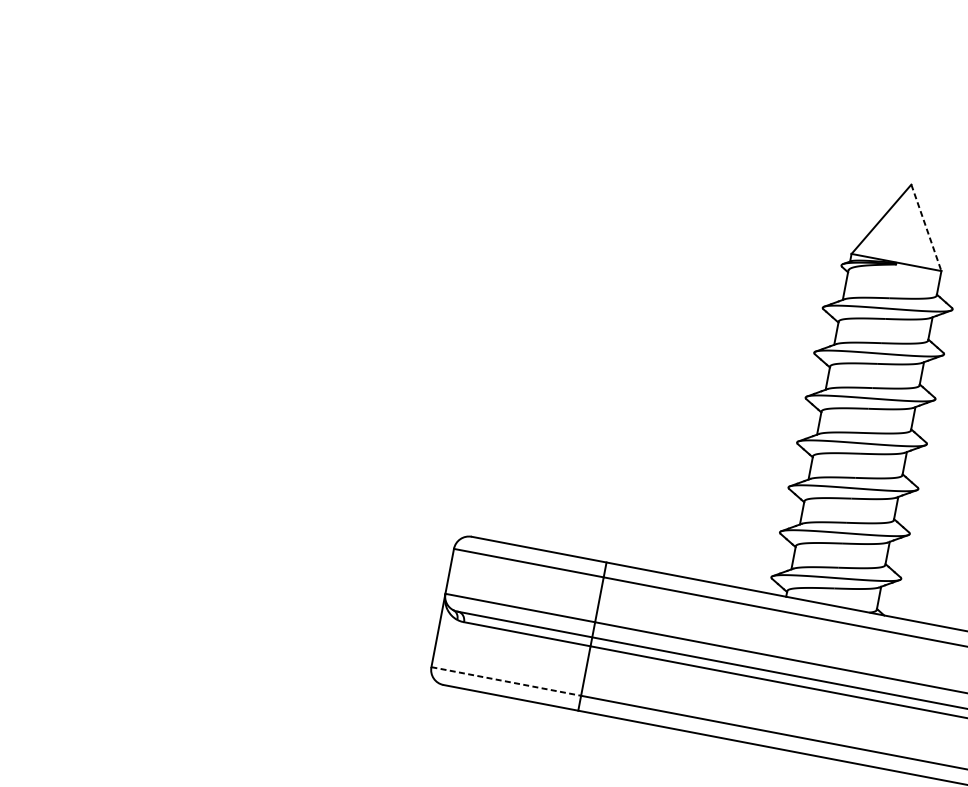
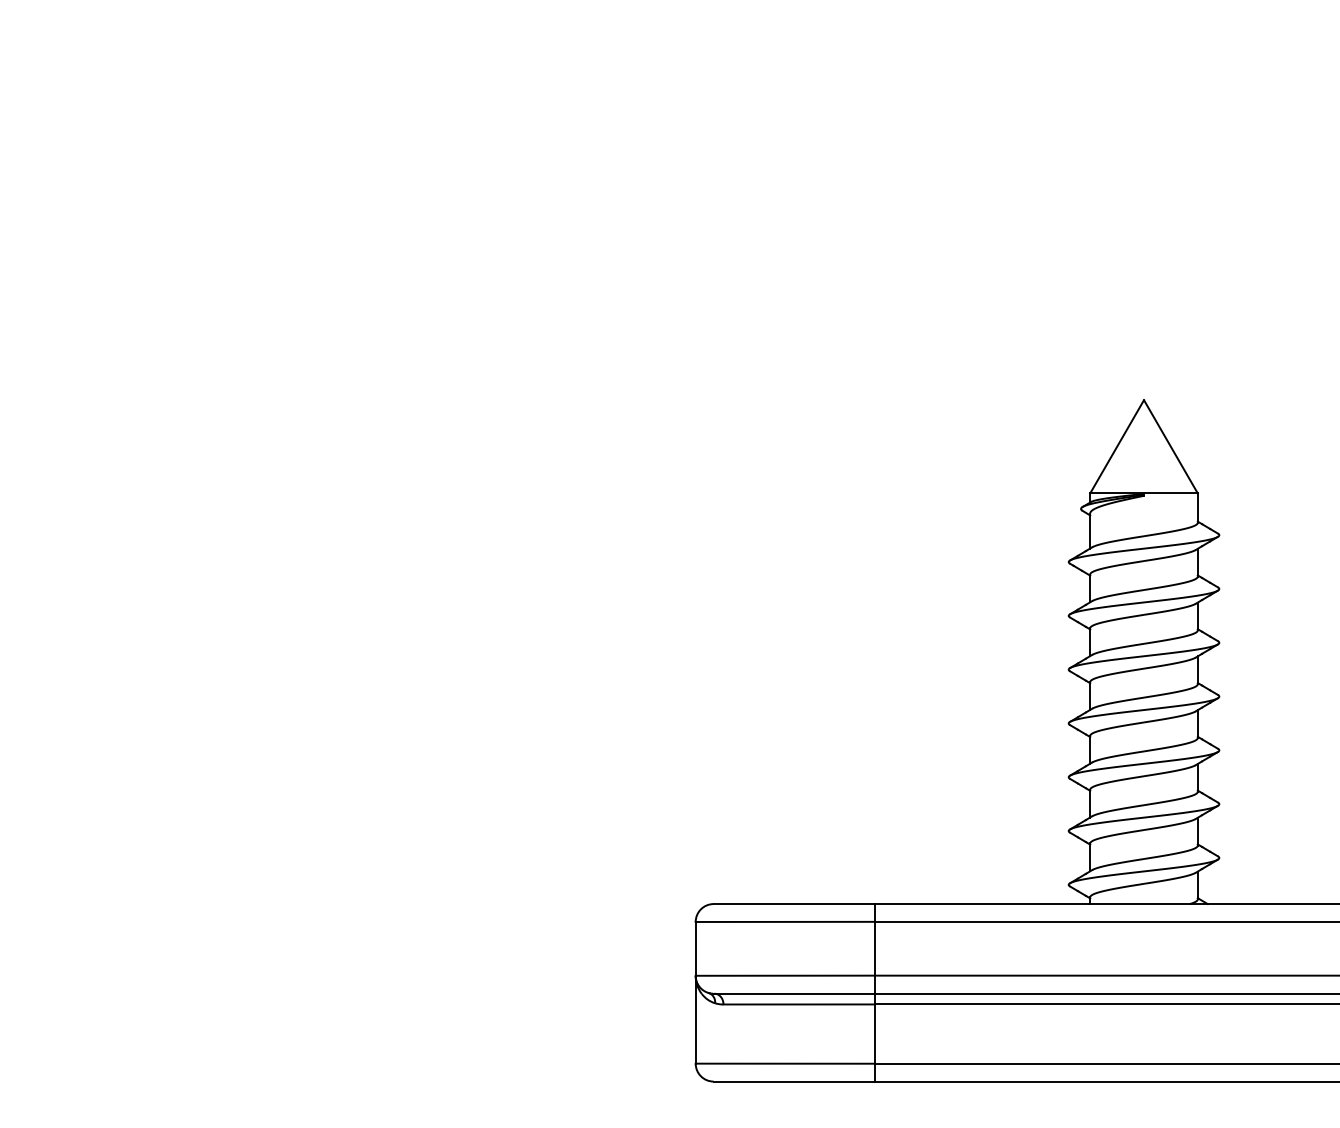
line: (926, 227) -> (1170, 446), dashed -> solid
line: (506, 681) -> (785, 1063), dashed -> solid

